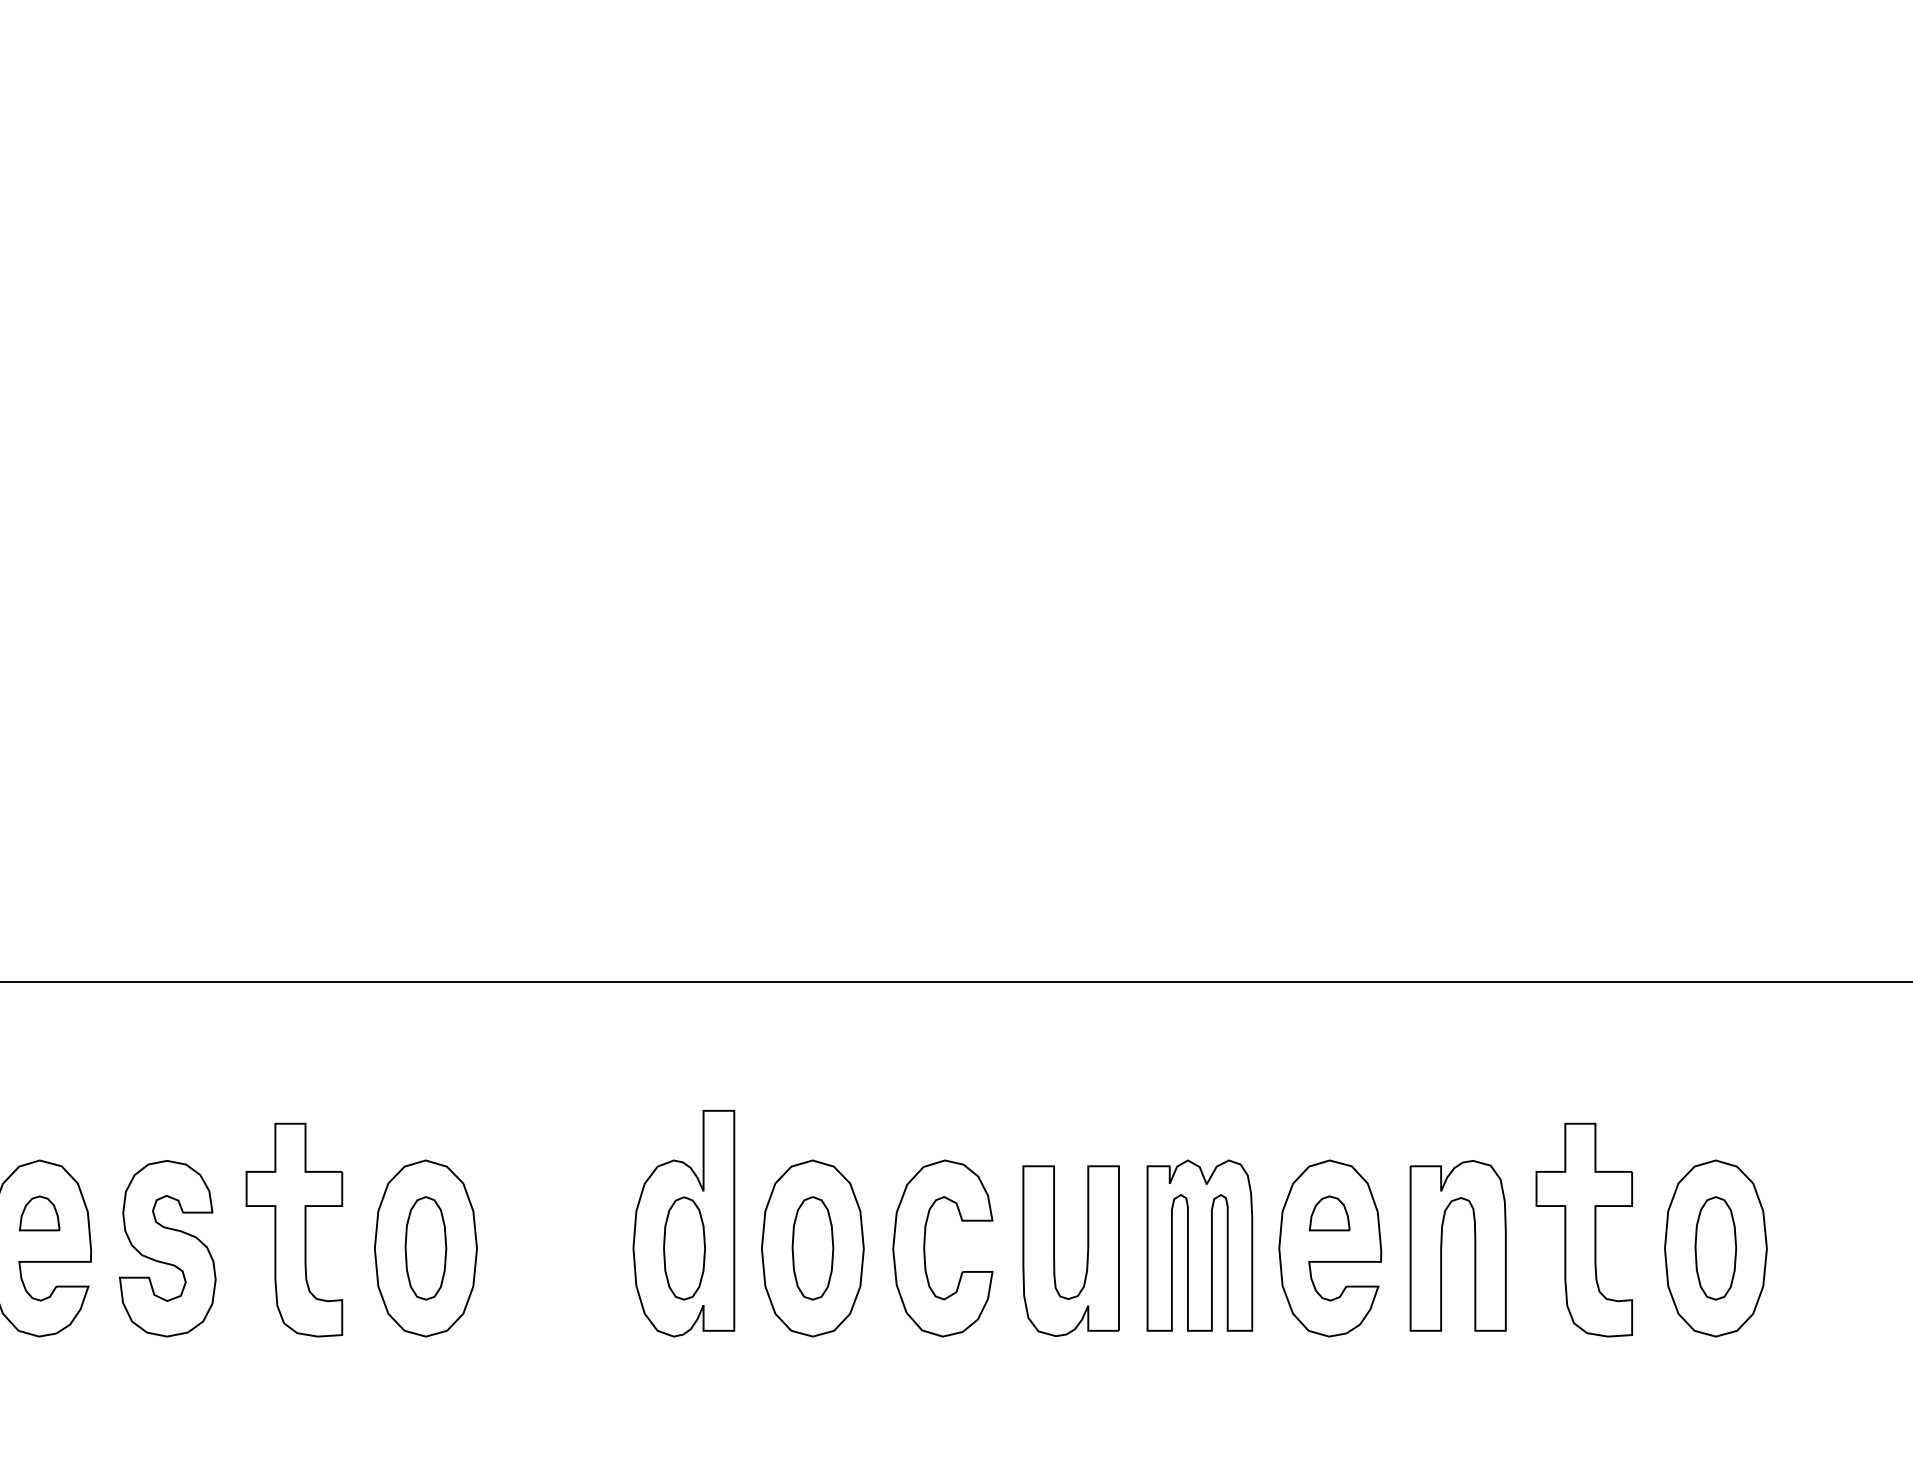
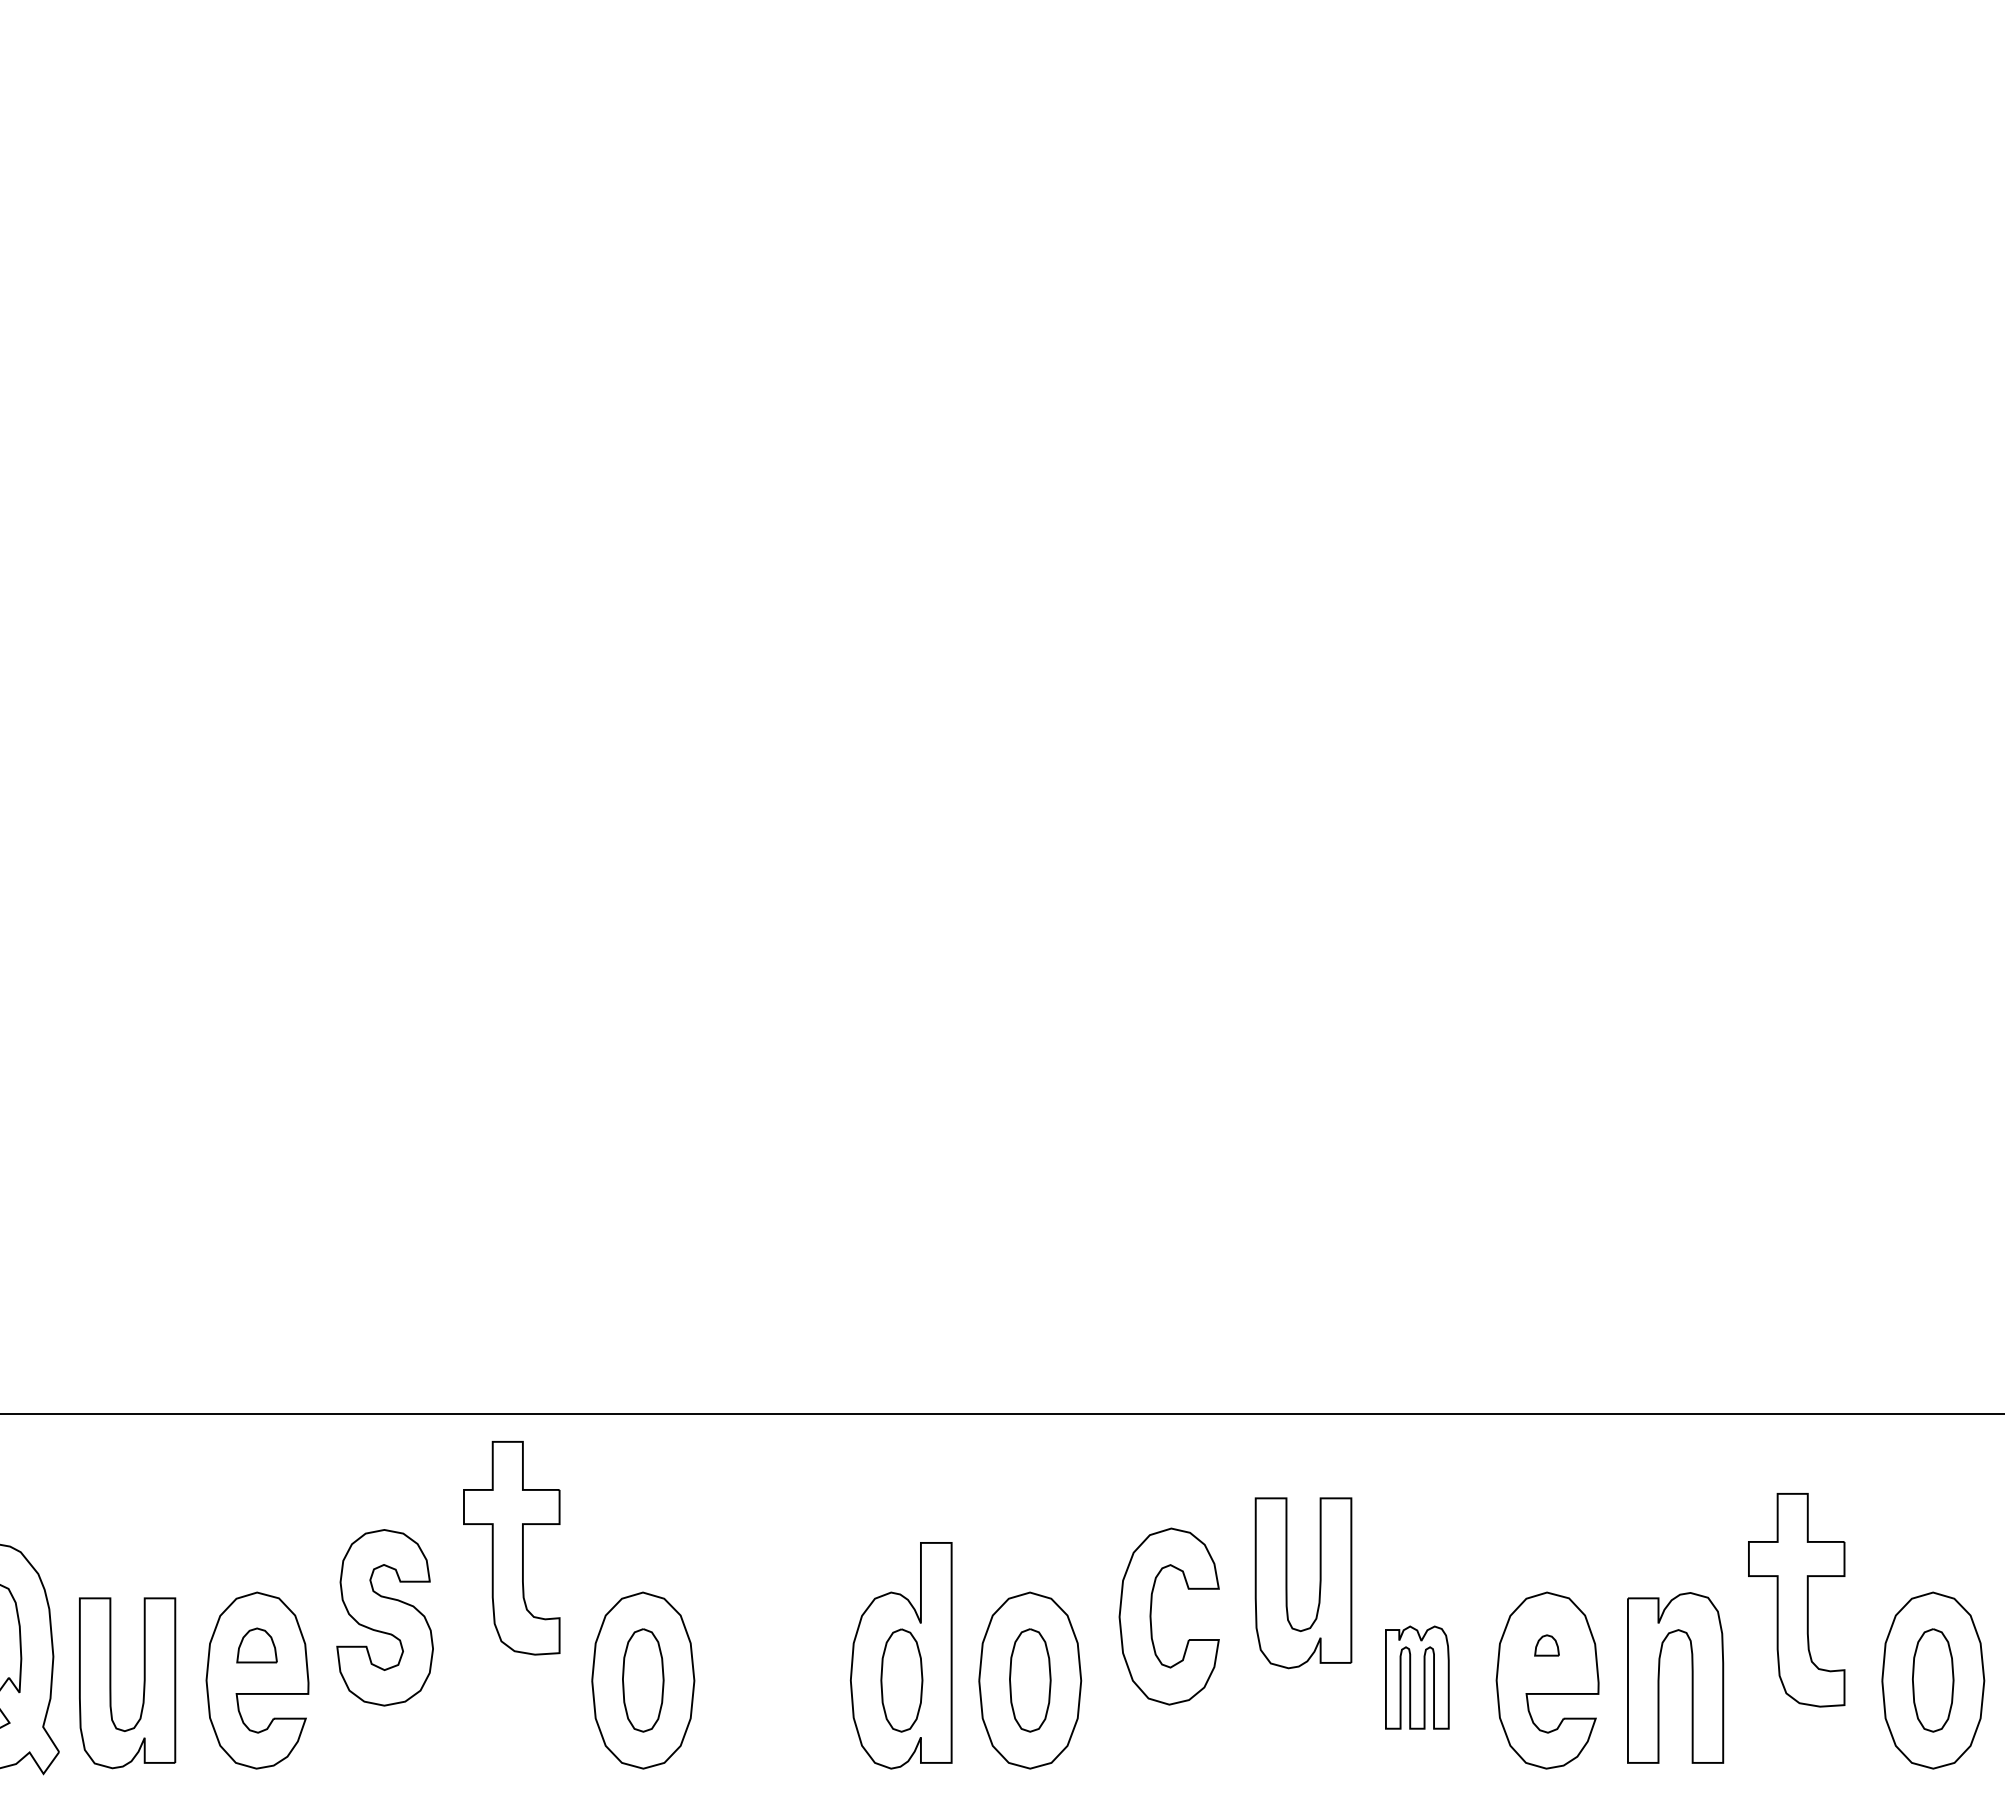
part: (1329, 1213) -> (1546, 1645), size x0.6
part: (294, 1230) -> (511, 1548), moved
part: (1584, 1230) -> (1796, 1600), moved
part: (1200, 1245) -> (1417, 1677), size x0.6
part: (167, 1248) -> (384, 1617), moved
part: (925, 1248) -> (1151, 1616), moved
part: (1055, 1251) -> (1287, 1583), moved

